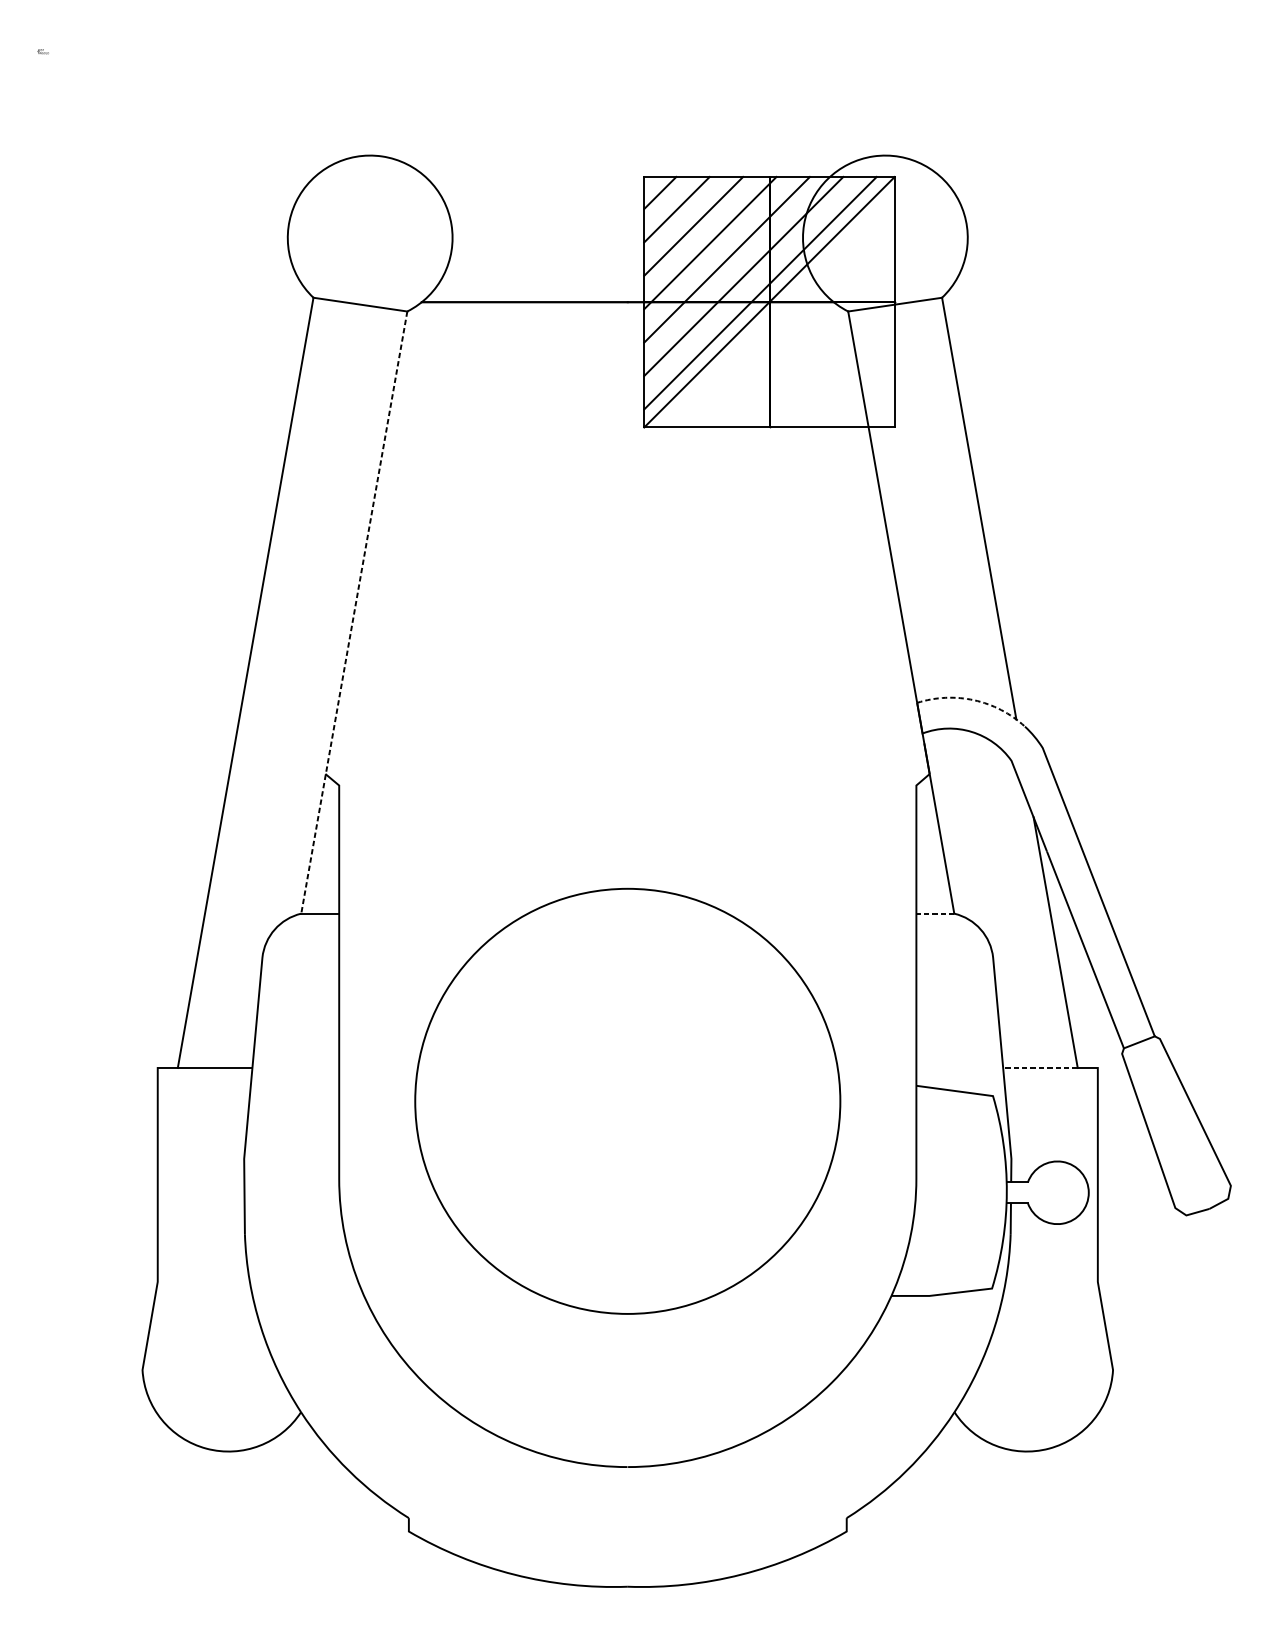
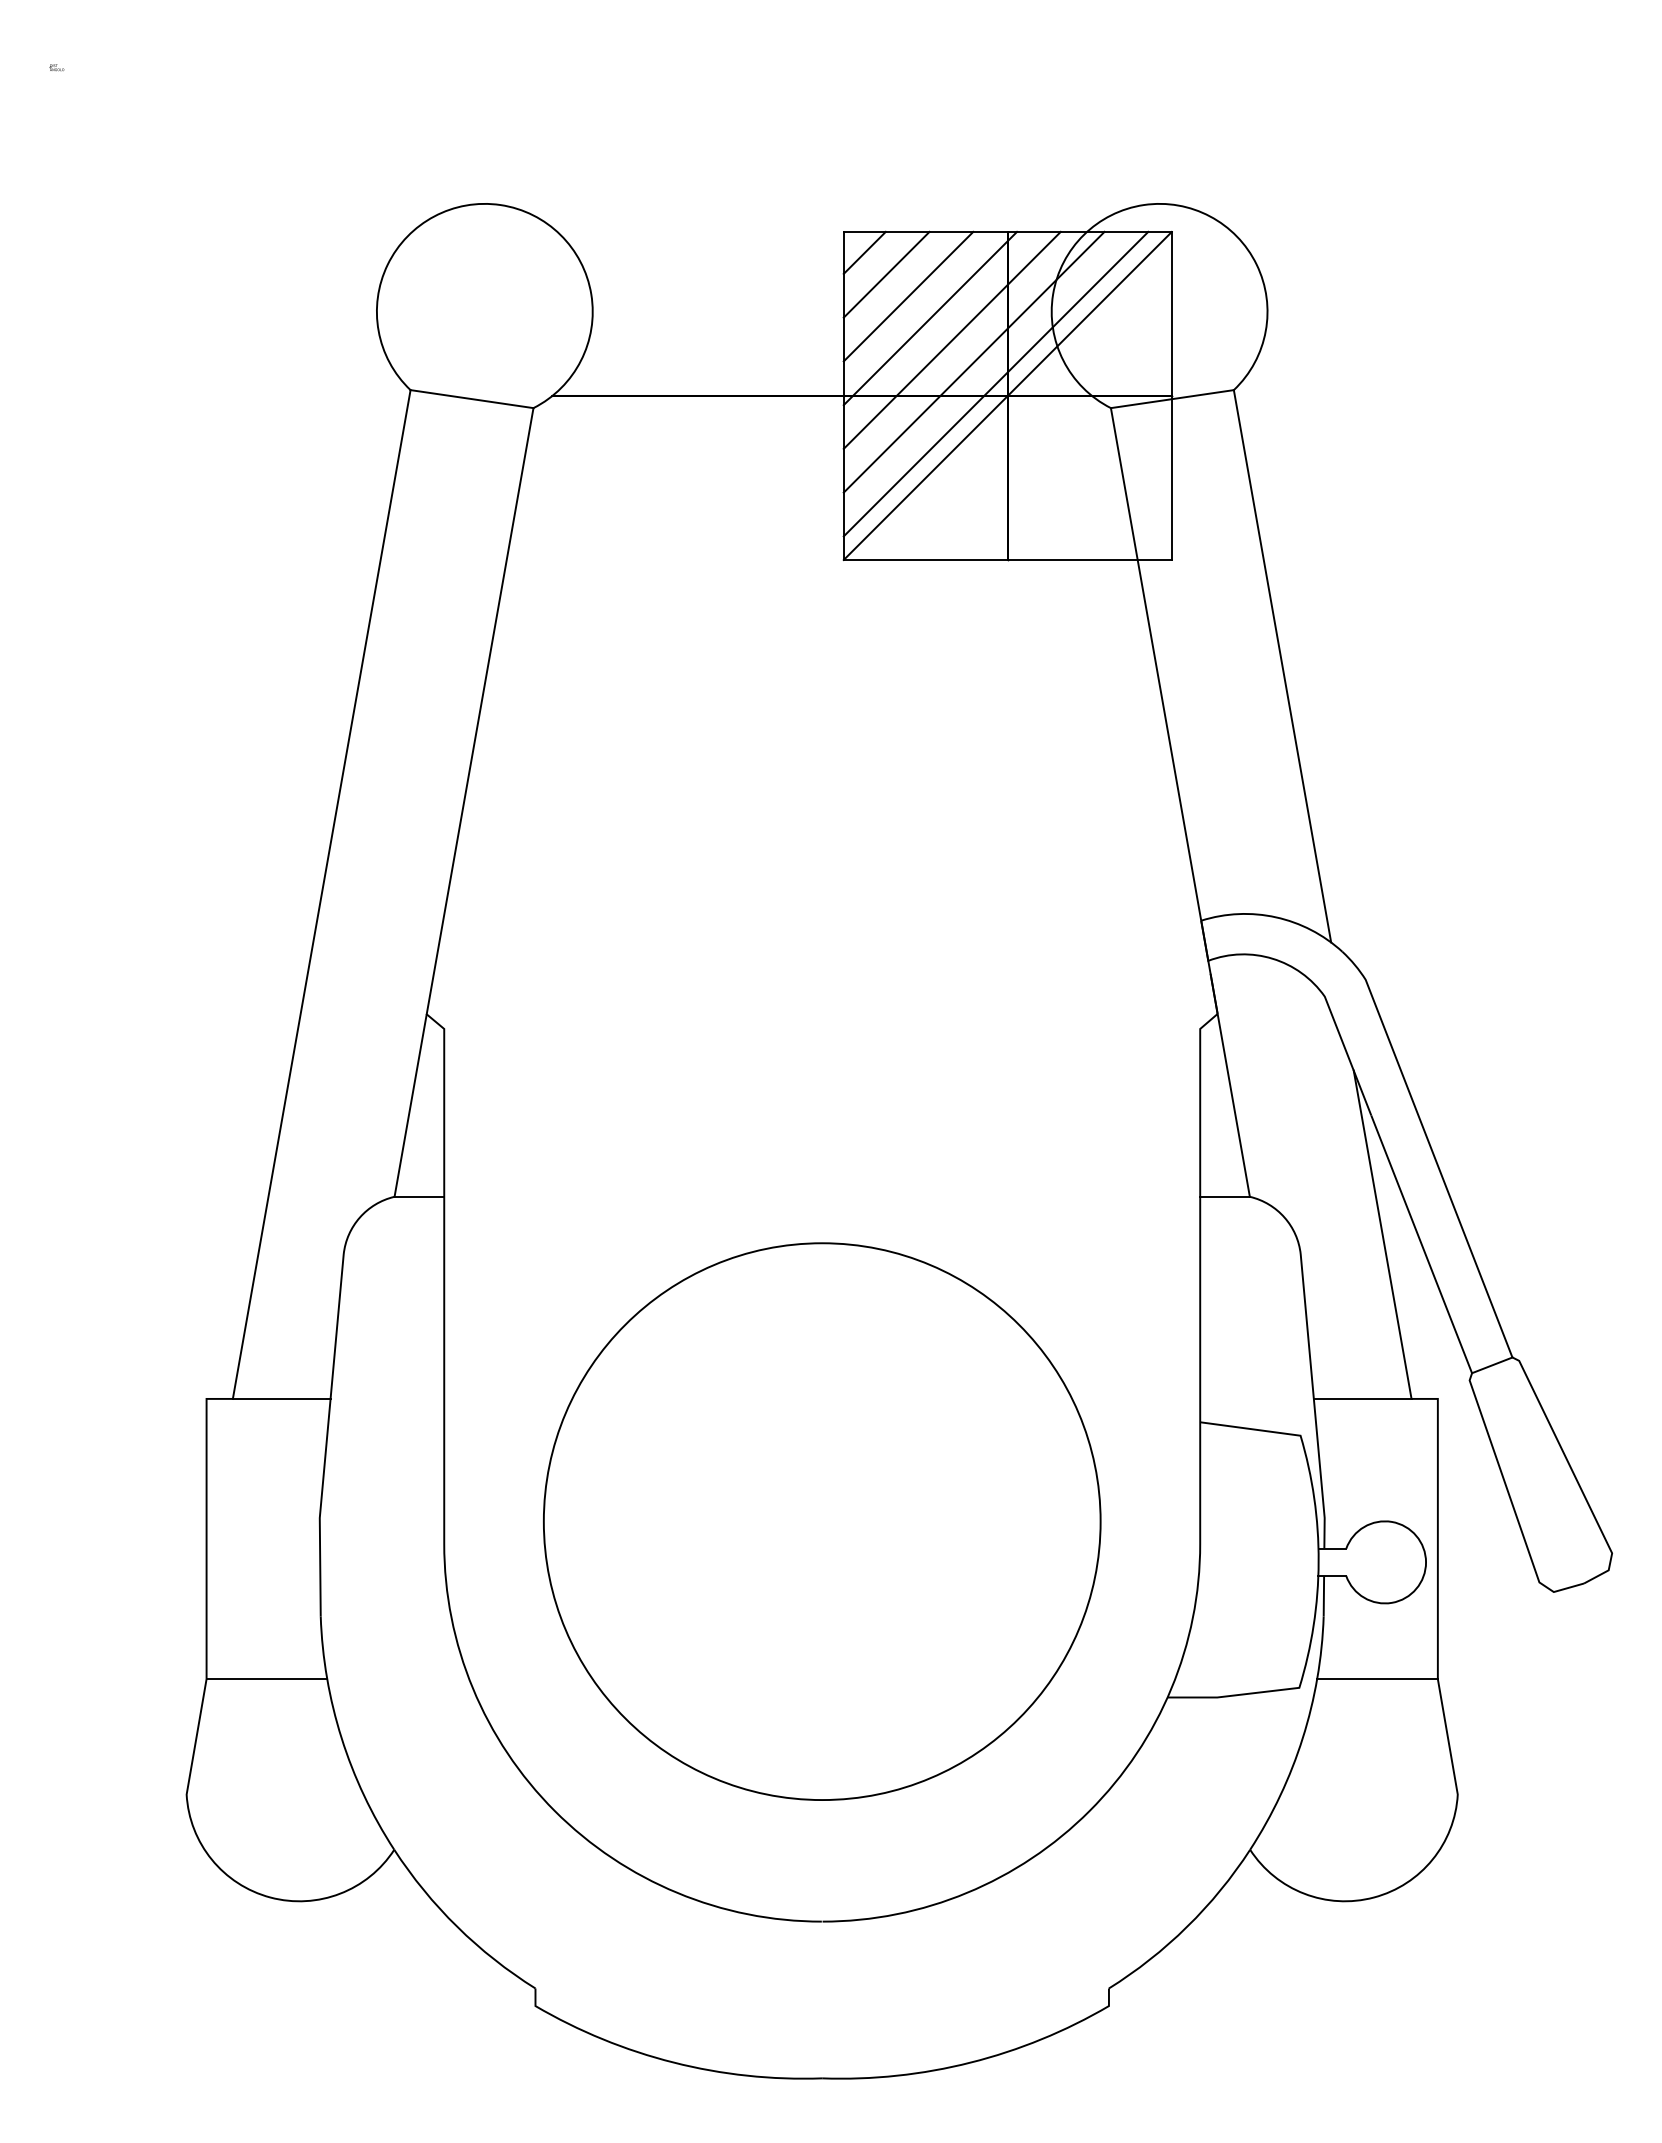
line: (353, 612) -> (463, 802), dashed -> solid
line: (974, 700) -> (1276, 917), dashed -> solid
line: (935, 913) -> (1225, 1196), dashed -> solid
line: (1040, 1067) -> (1362, 1398), dashed -> solid
circle: (628, 1101) -> (822, 1521), moved
line: (203, 1282) -> (266, 1679), added
line: (1051, 1282) -> (1377, 1679), added

